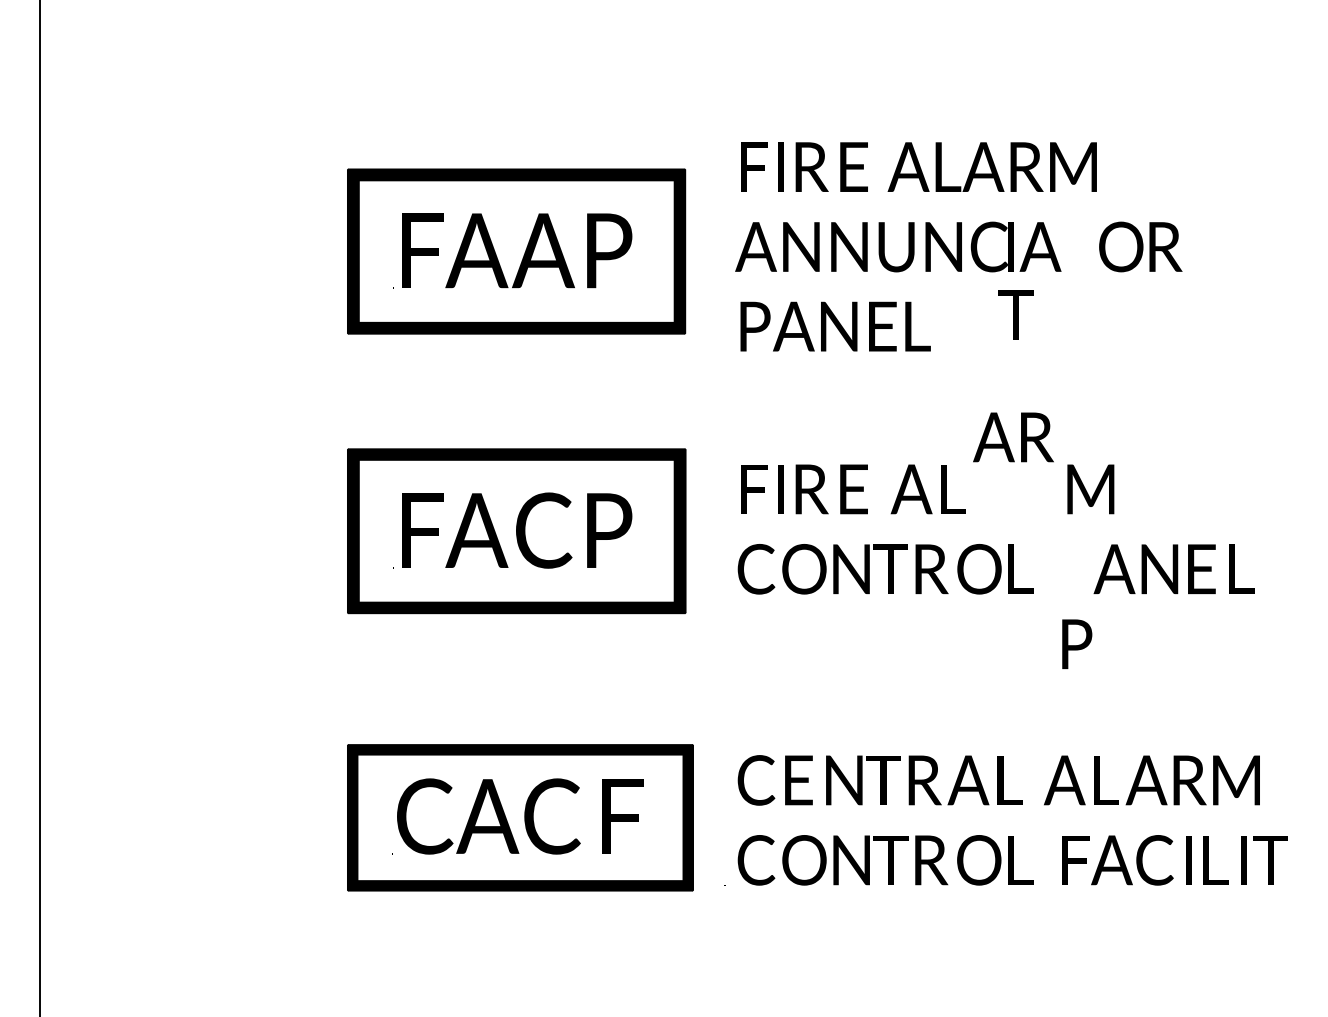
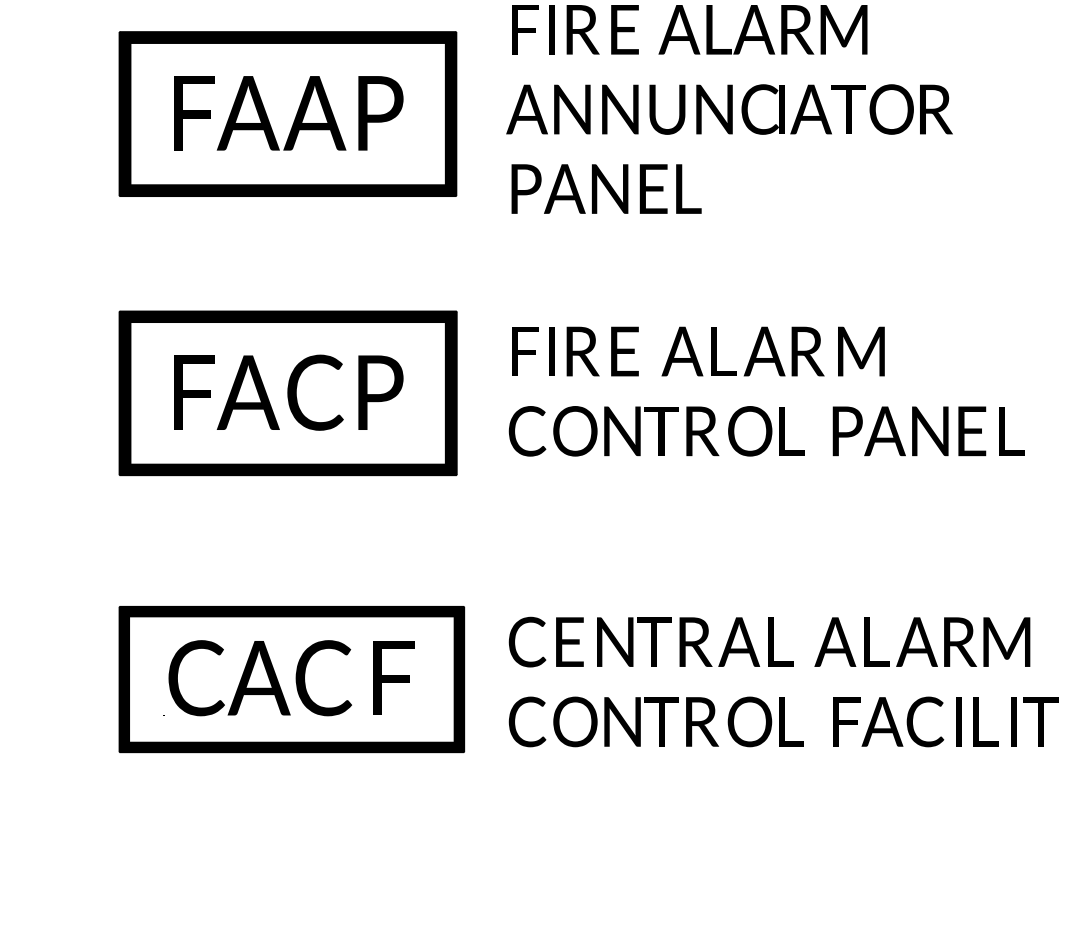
text: (1015, 314) -> (848, 109), moved
text: (1013, 437) -> (784, 351), moved
text: (1077, 643) -> (848, 430), moved

